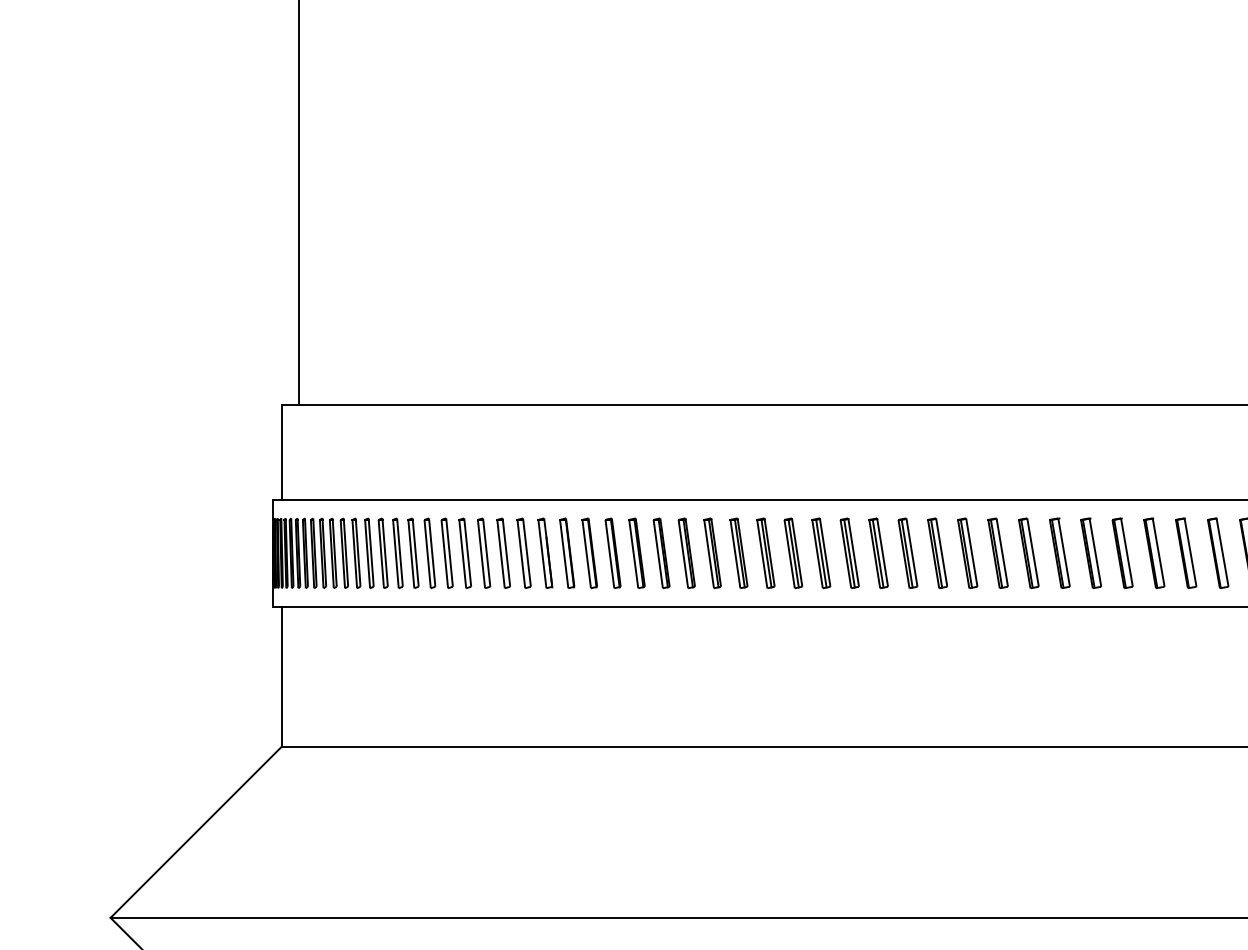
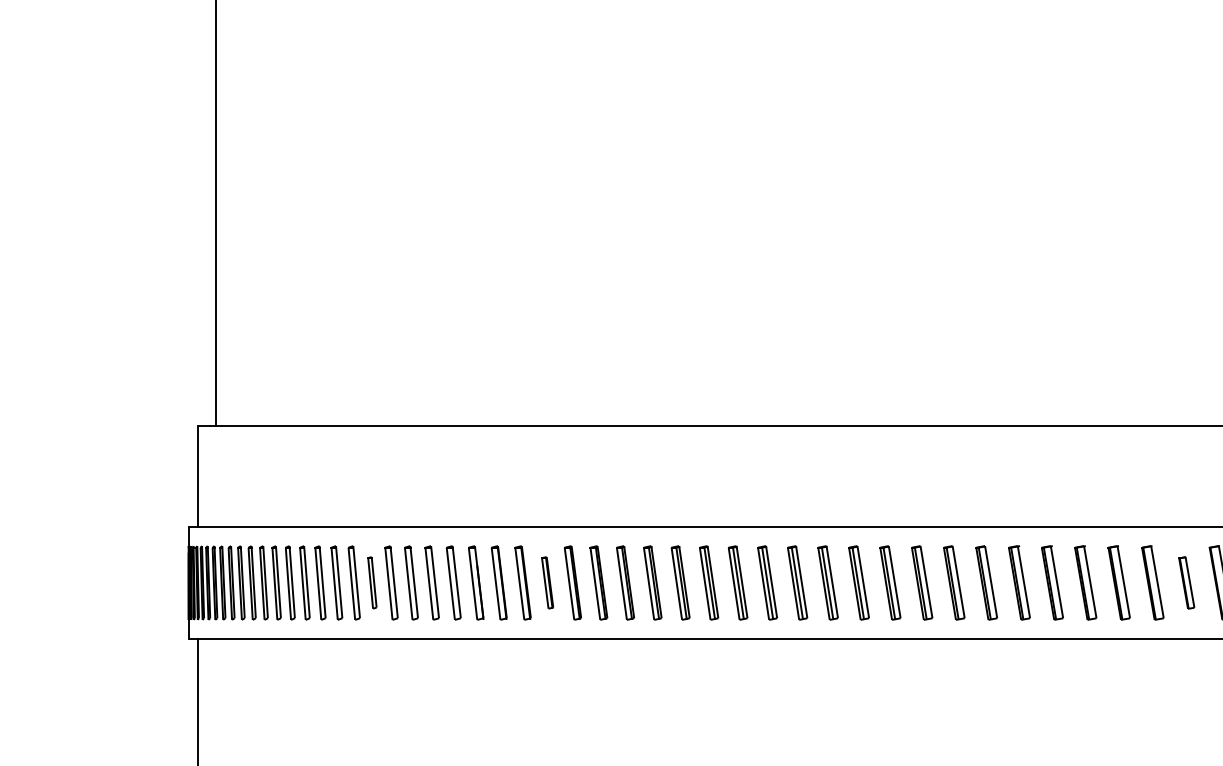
part: (446, 552) -> (371, 582), size x0.7
part: (612, 552) -> (547, 582), size x0.7
part: (1218, 553) -> (1186, 583), size x0.7

